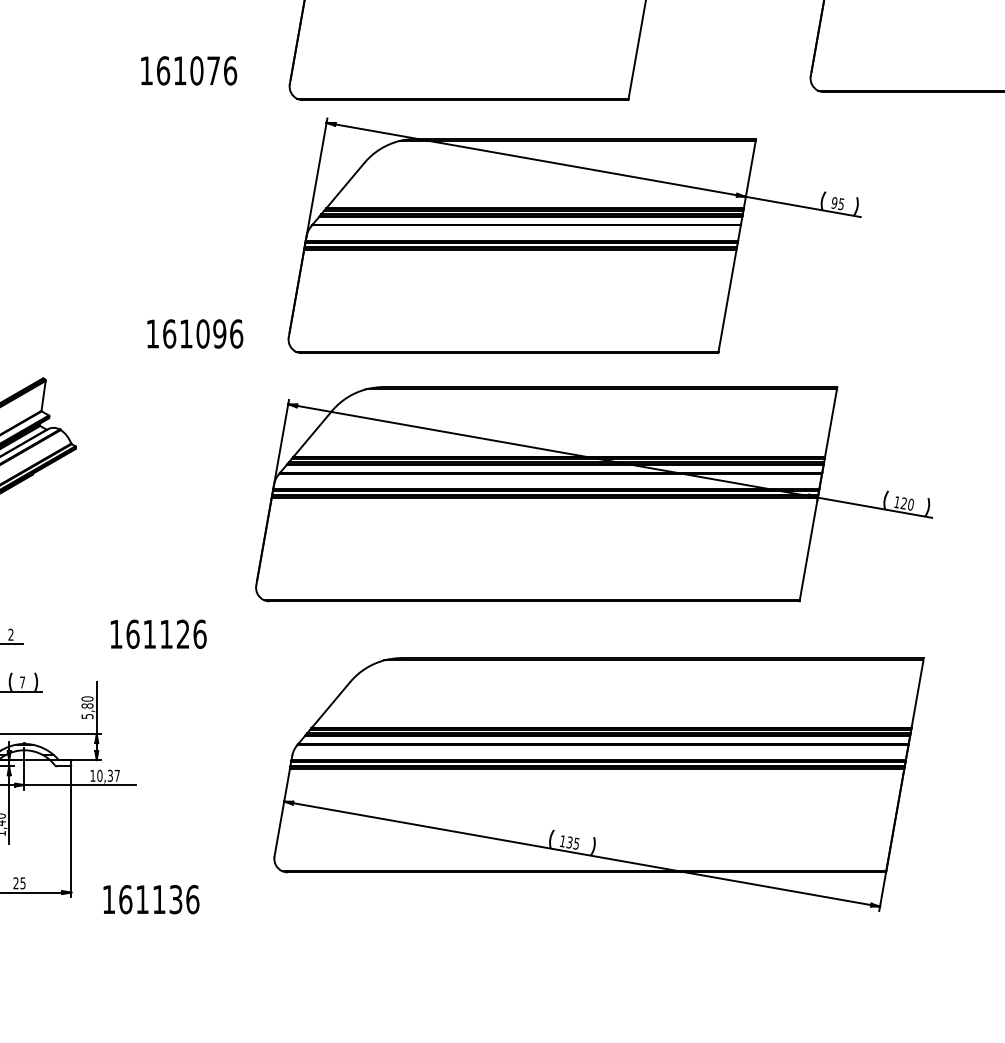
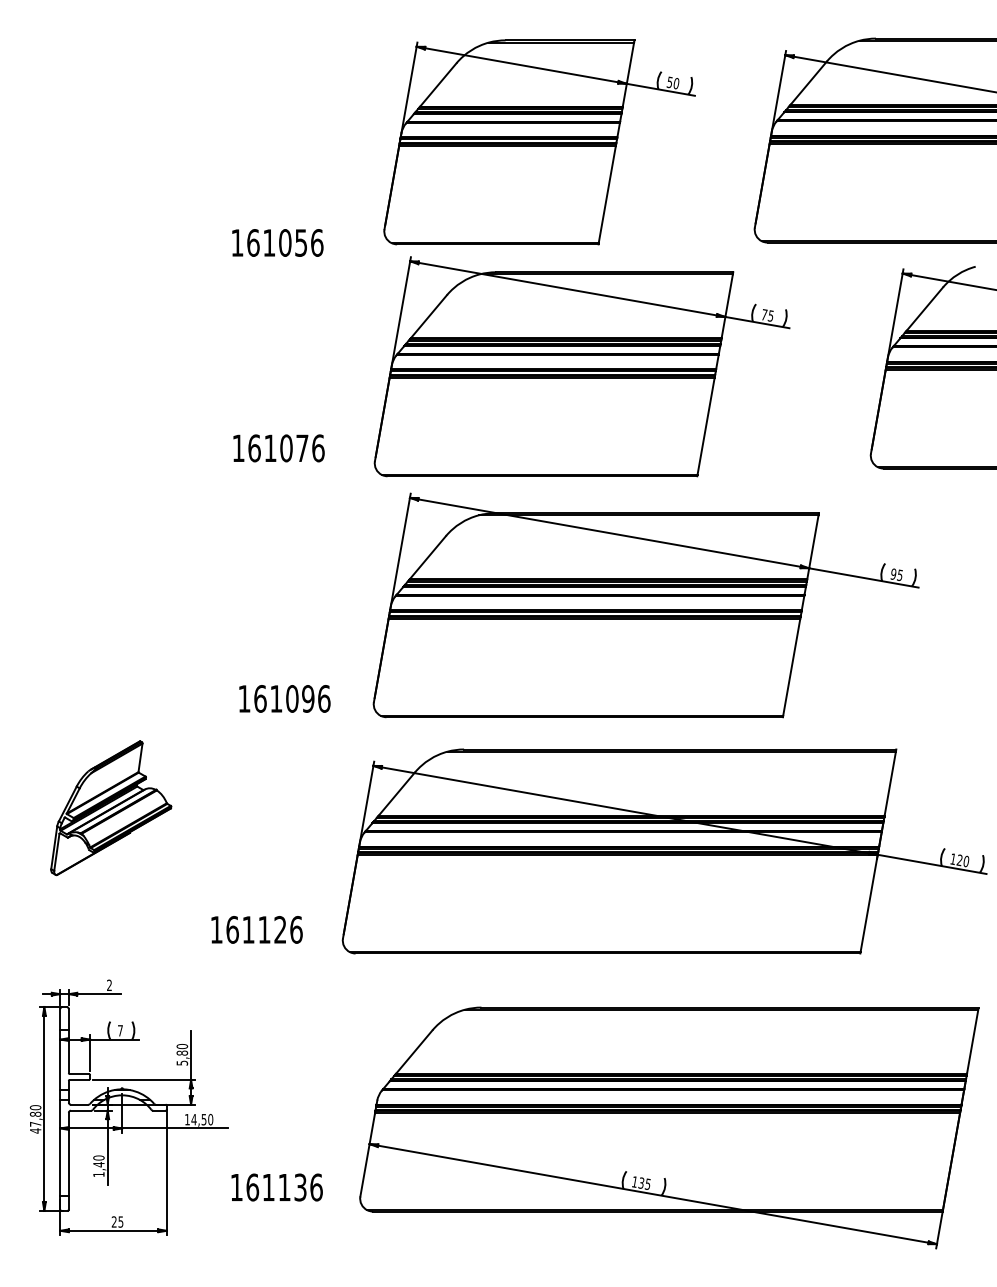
text: (158, 633) -> (256, 929), moved
text: (108, 775) -> (202, 1119), 10,37 -> 14,50
text: (150, 899) -> (276, 1187), moved

